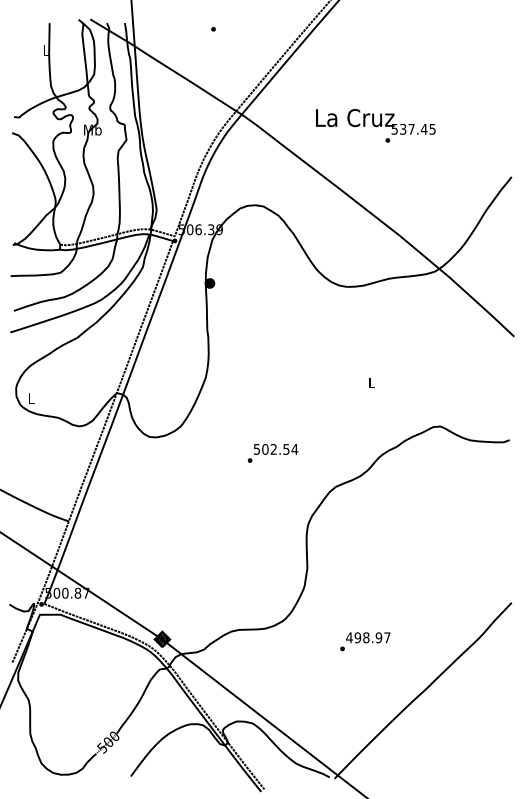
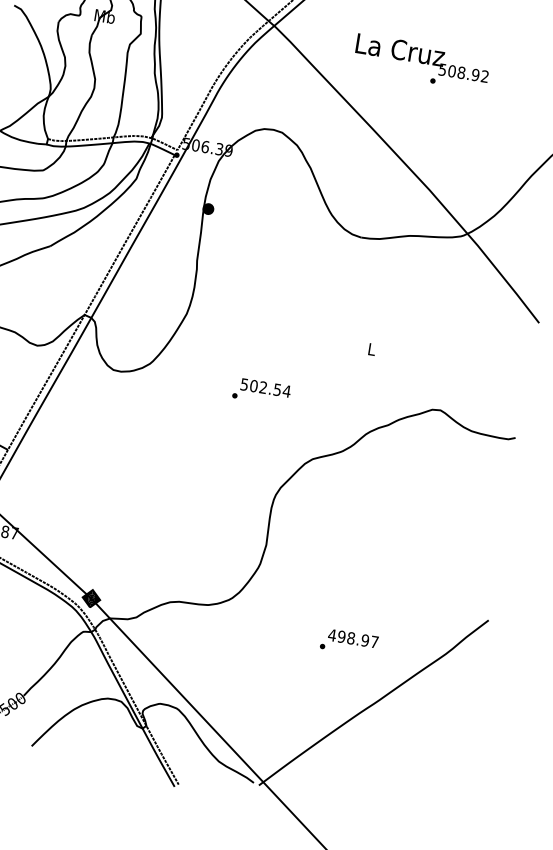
text: (417, 128) -> (468, 72), 537.45 -> 508.92
text: (272, 453) -> (261, 391), moved
text: (365, 641) -> (349, 642), moved

